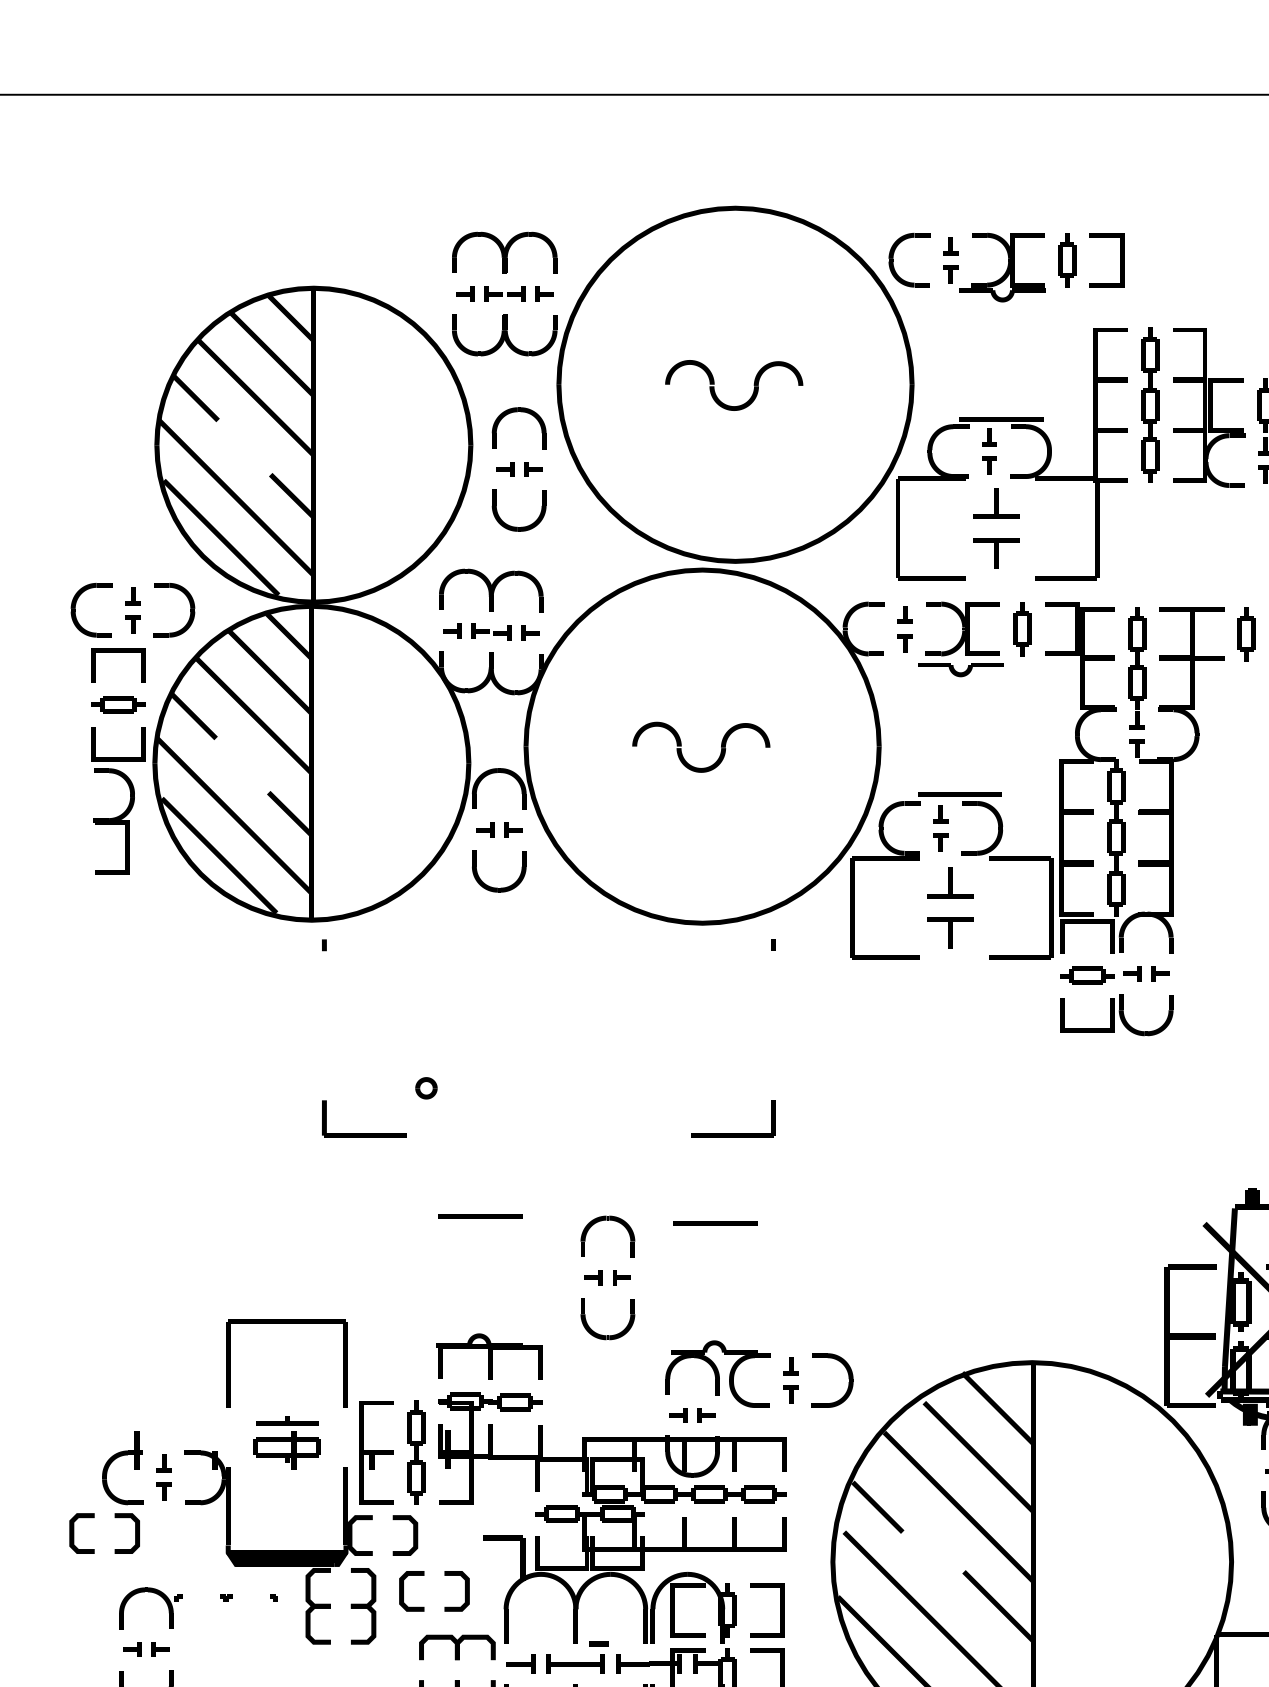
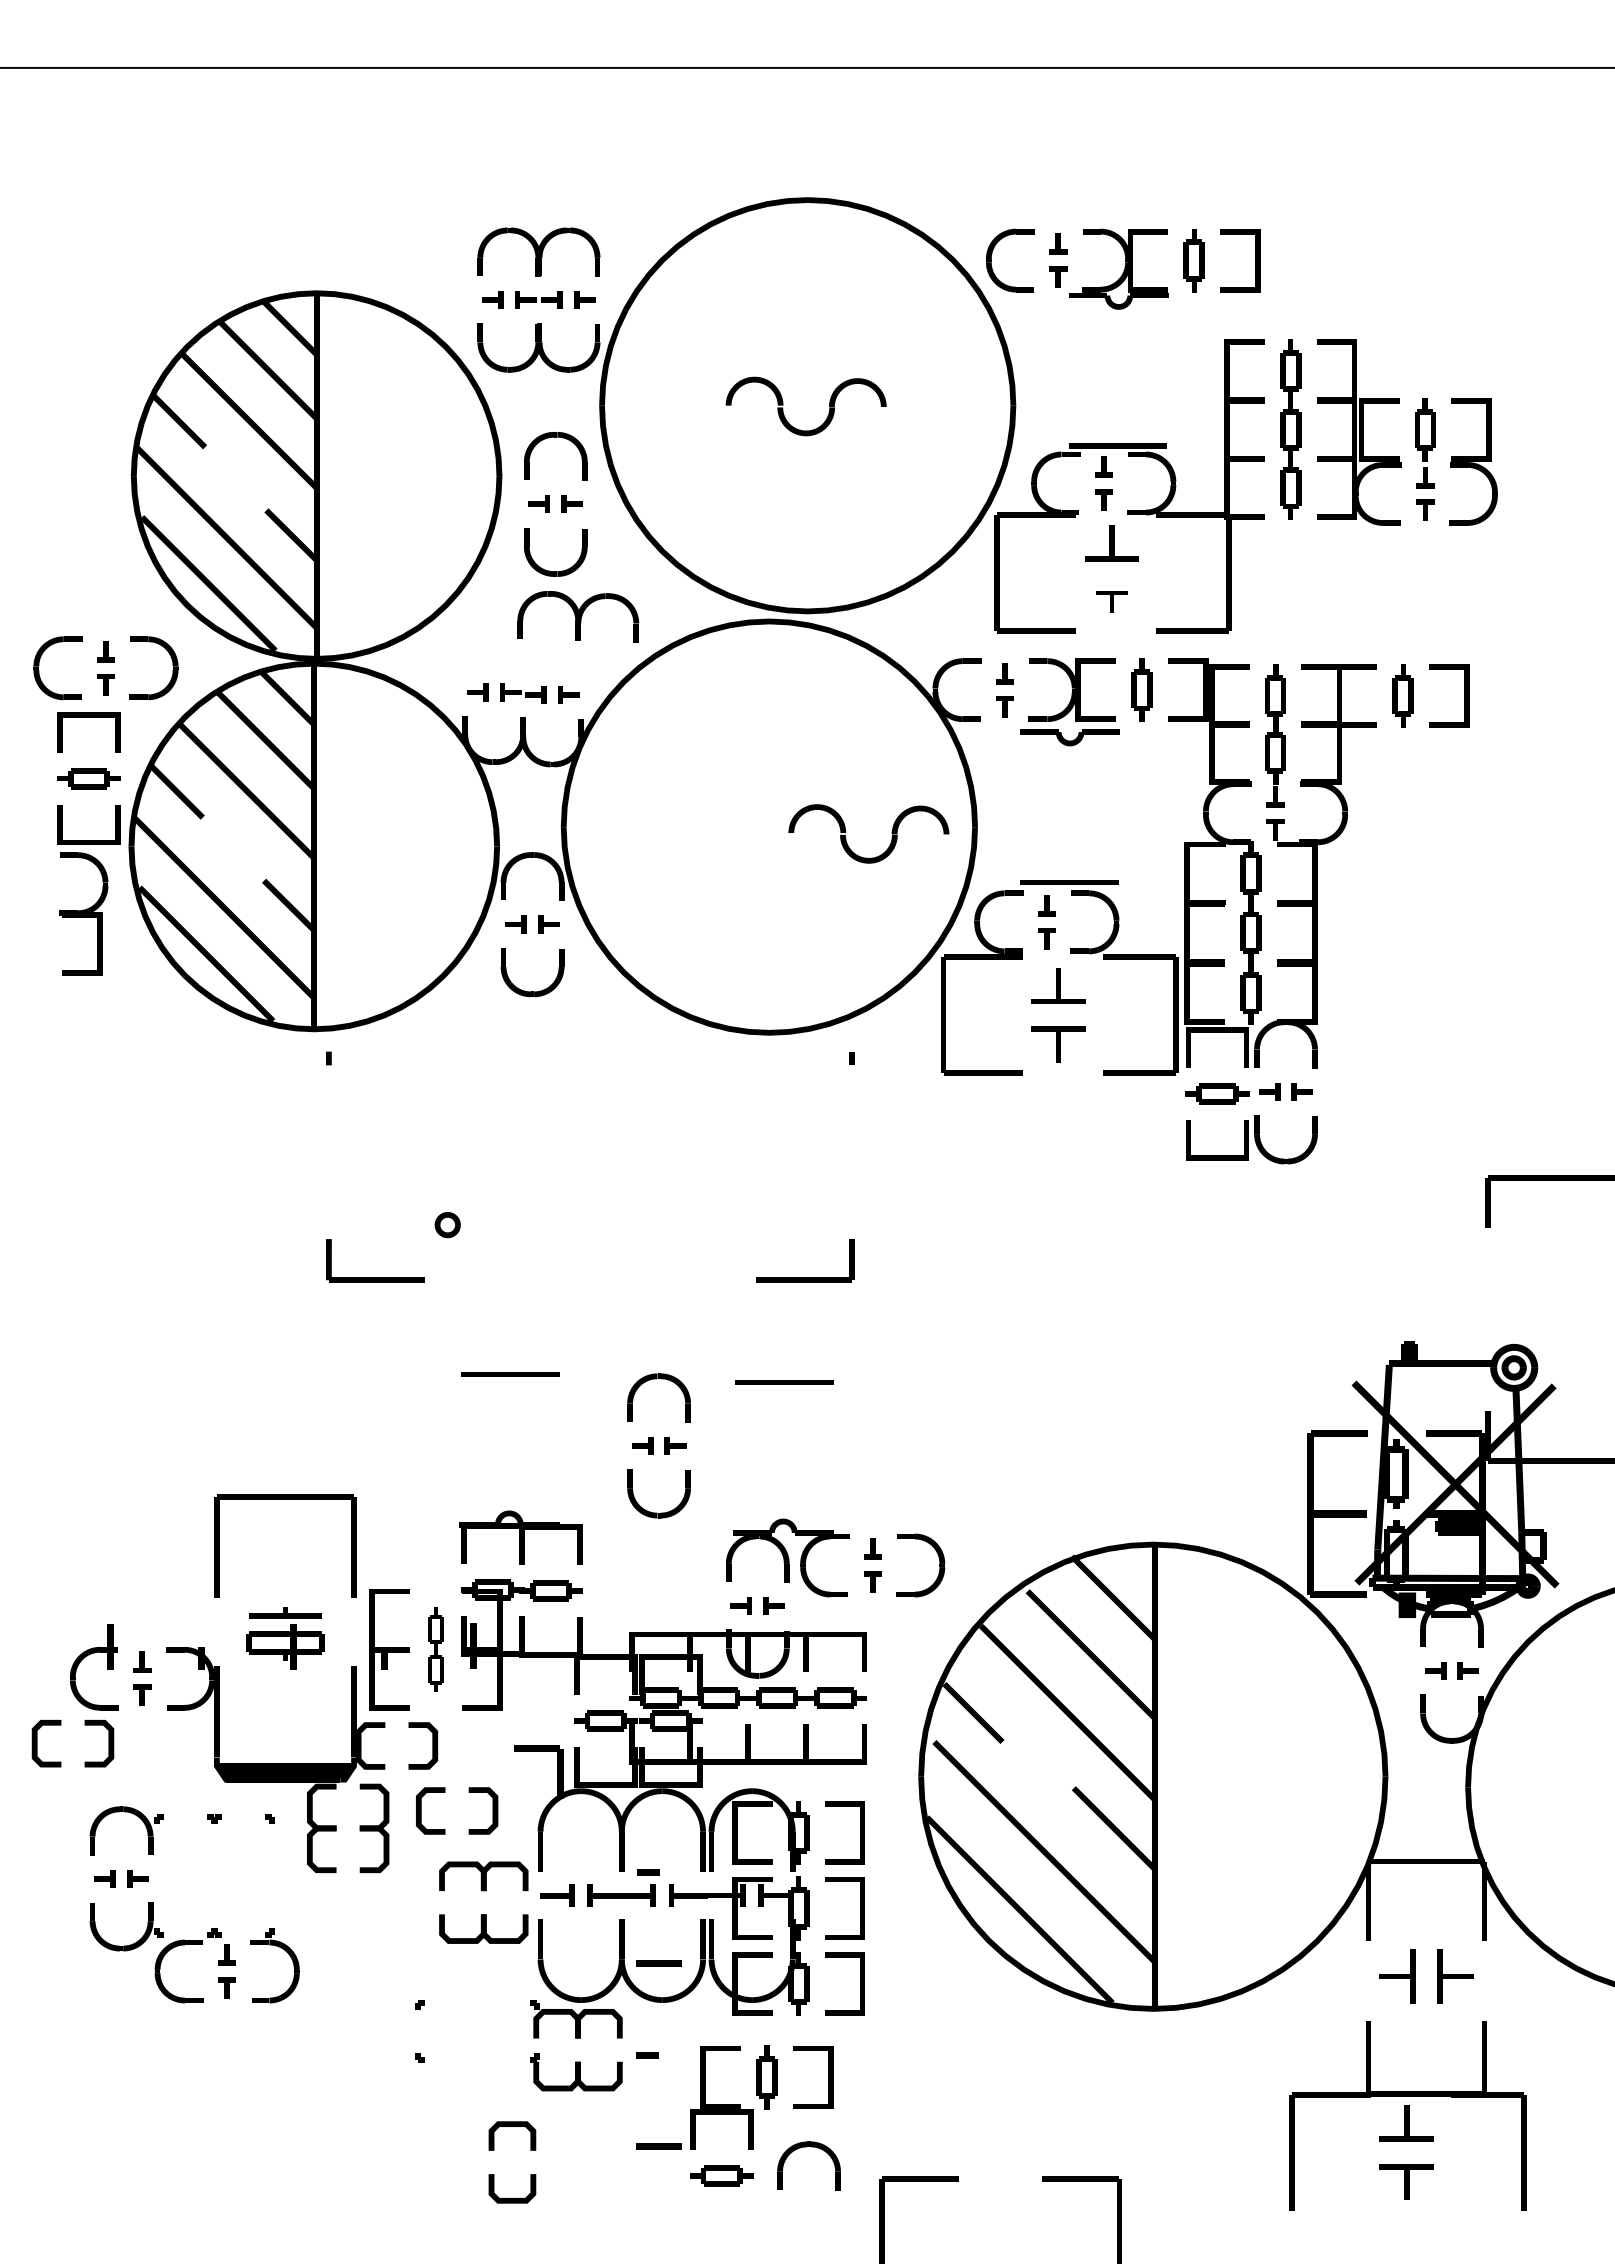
part: (996, 552) -> (1111, 601), size x0.6
part: (491, 590) -> (578, 616), moved
part: (682, 746) -> (846, 832), moved
part: (415, 1452) -> (435, 1649), size x0.7

